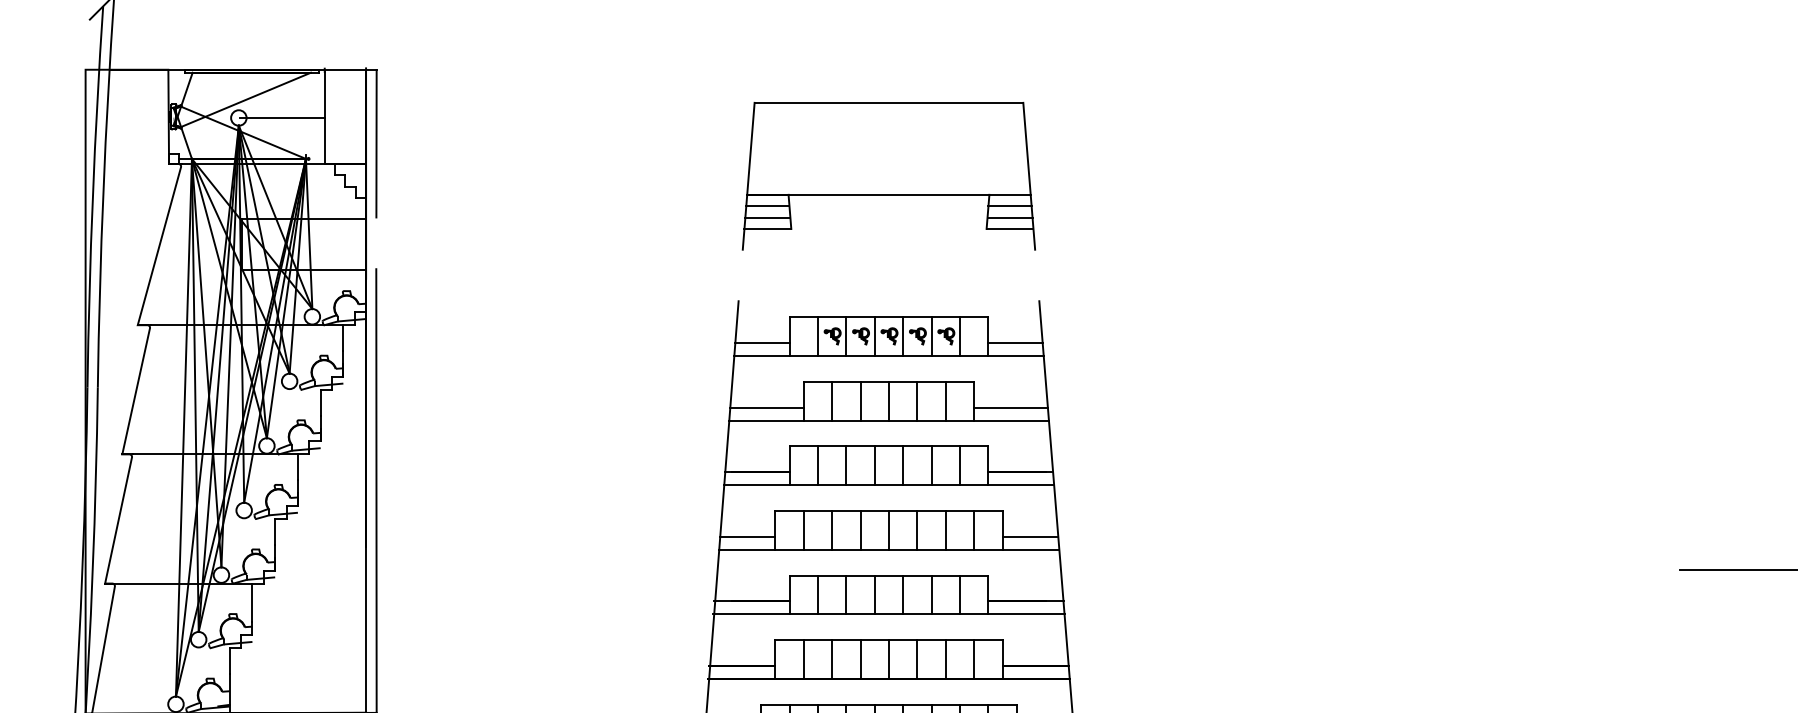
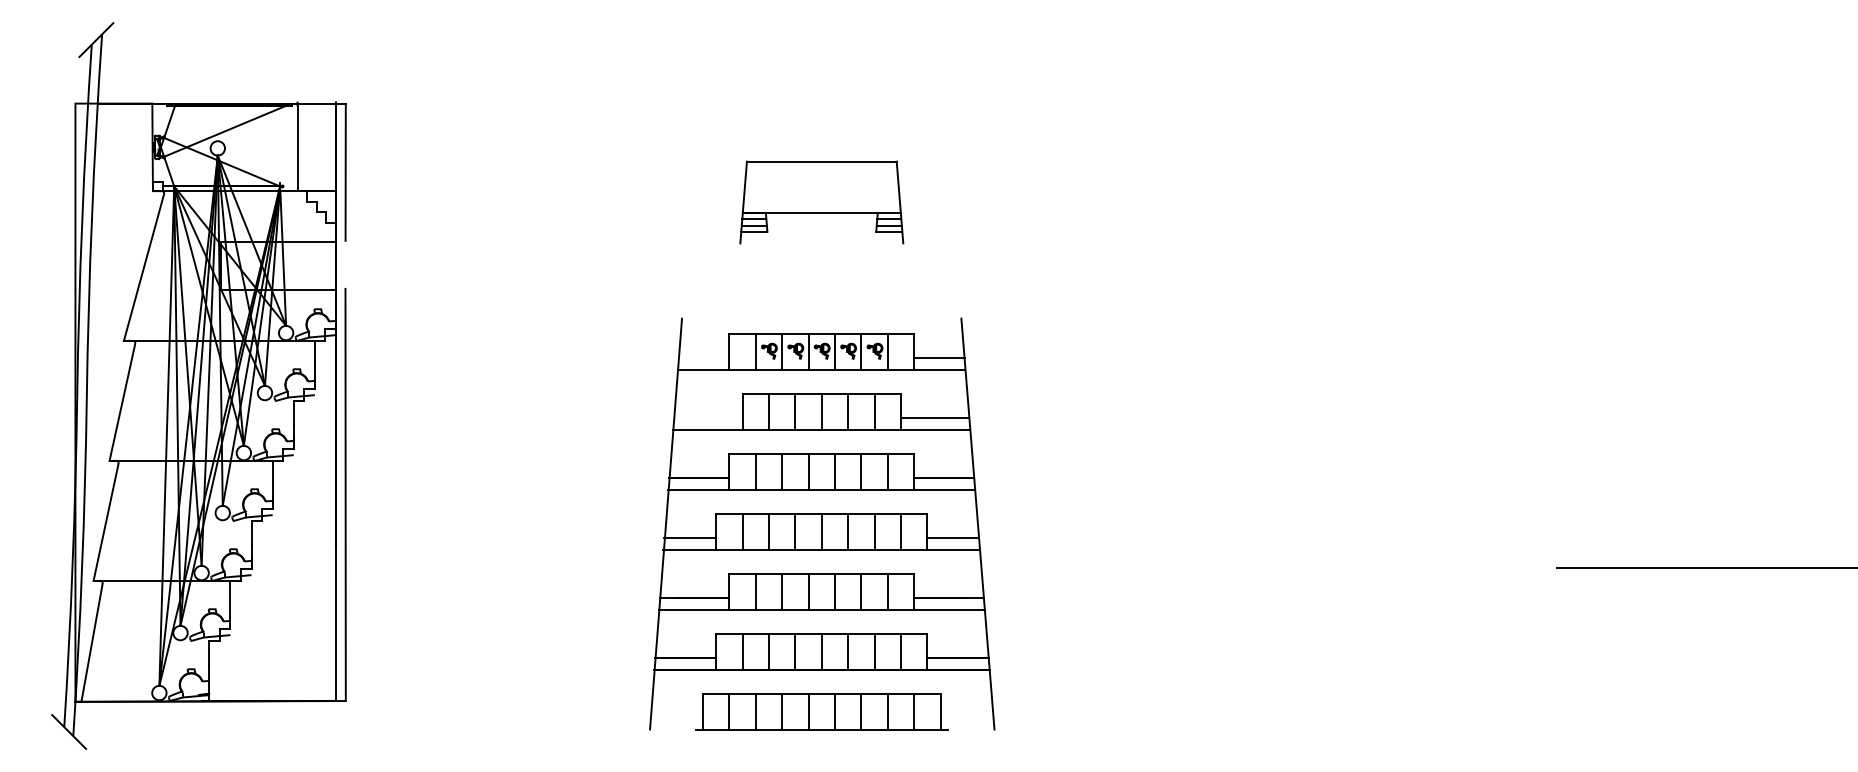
line: (281, 118) -> (257, 148), removed
part: (888, 176) -> (821, 202), size x0.6
line: (761, 343) -> (703, 357), removed
line: (767, 407) -> (708, 417), removed

